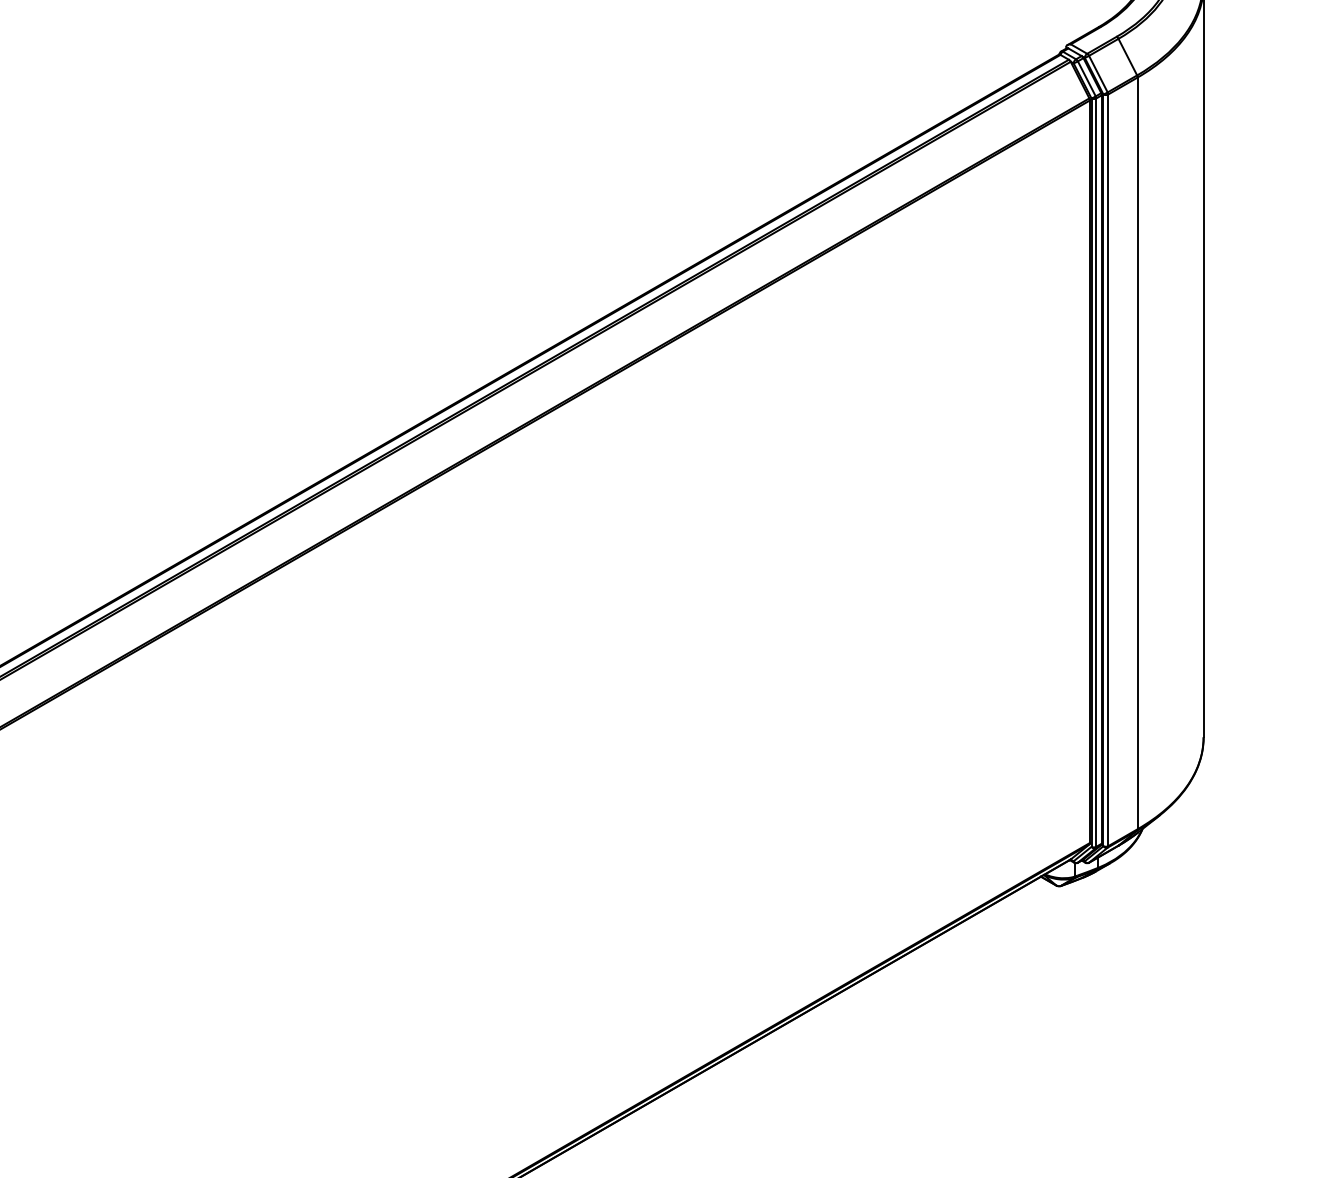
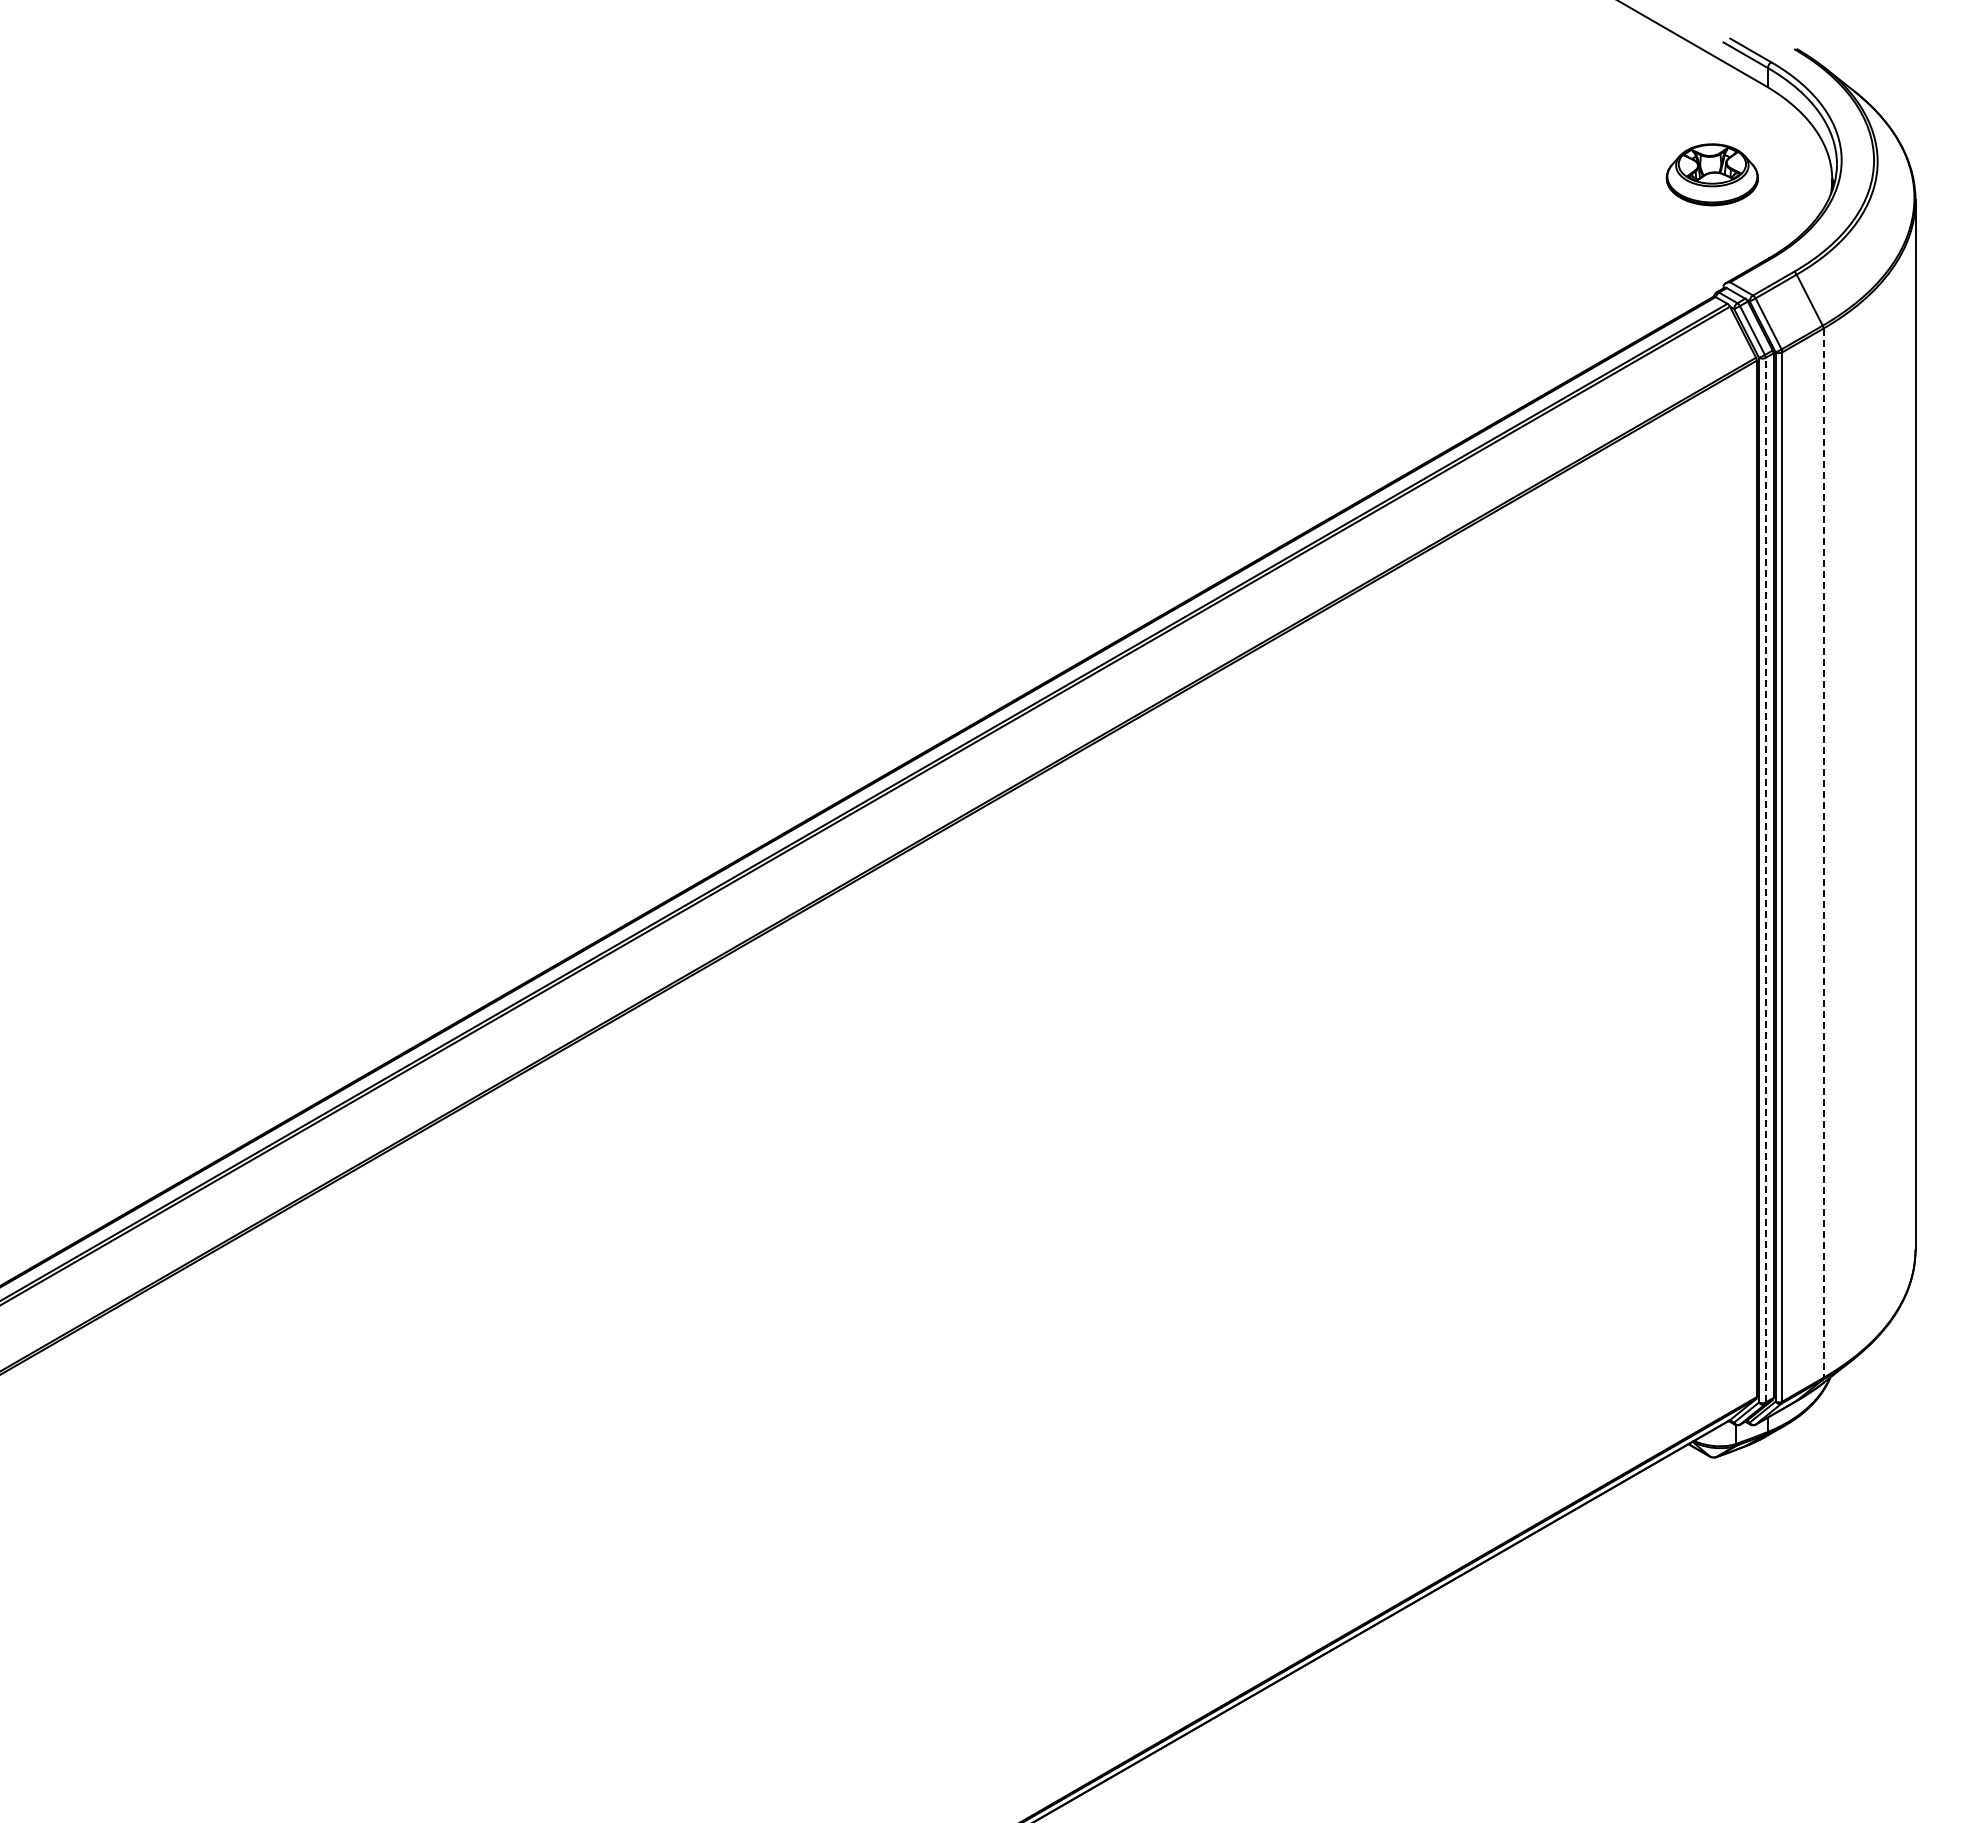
line: (1137, 453) -> (1823, 853), solid -> dashed
line: (1096, 472) -> (1765, 879), solid -> dashed

